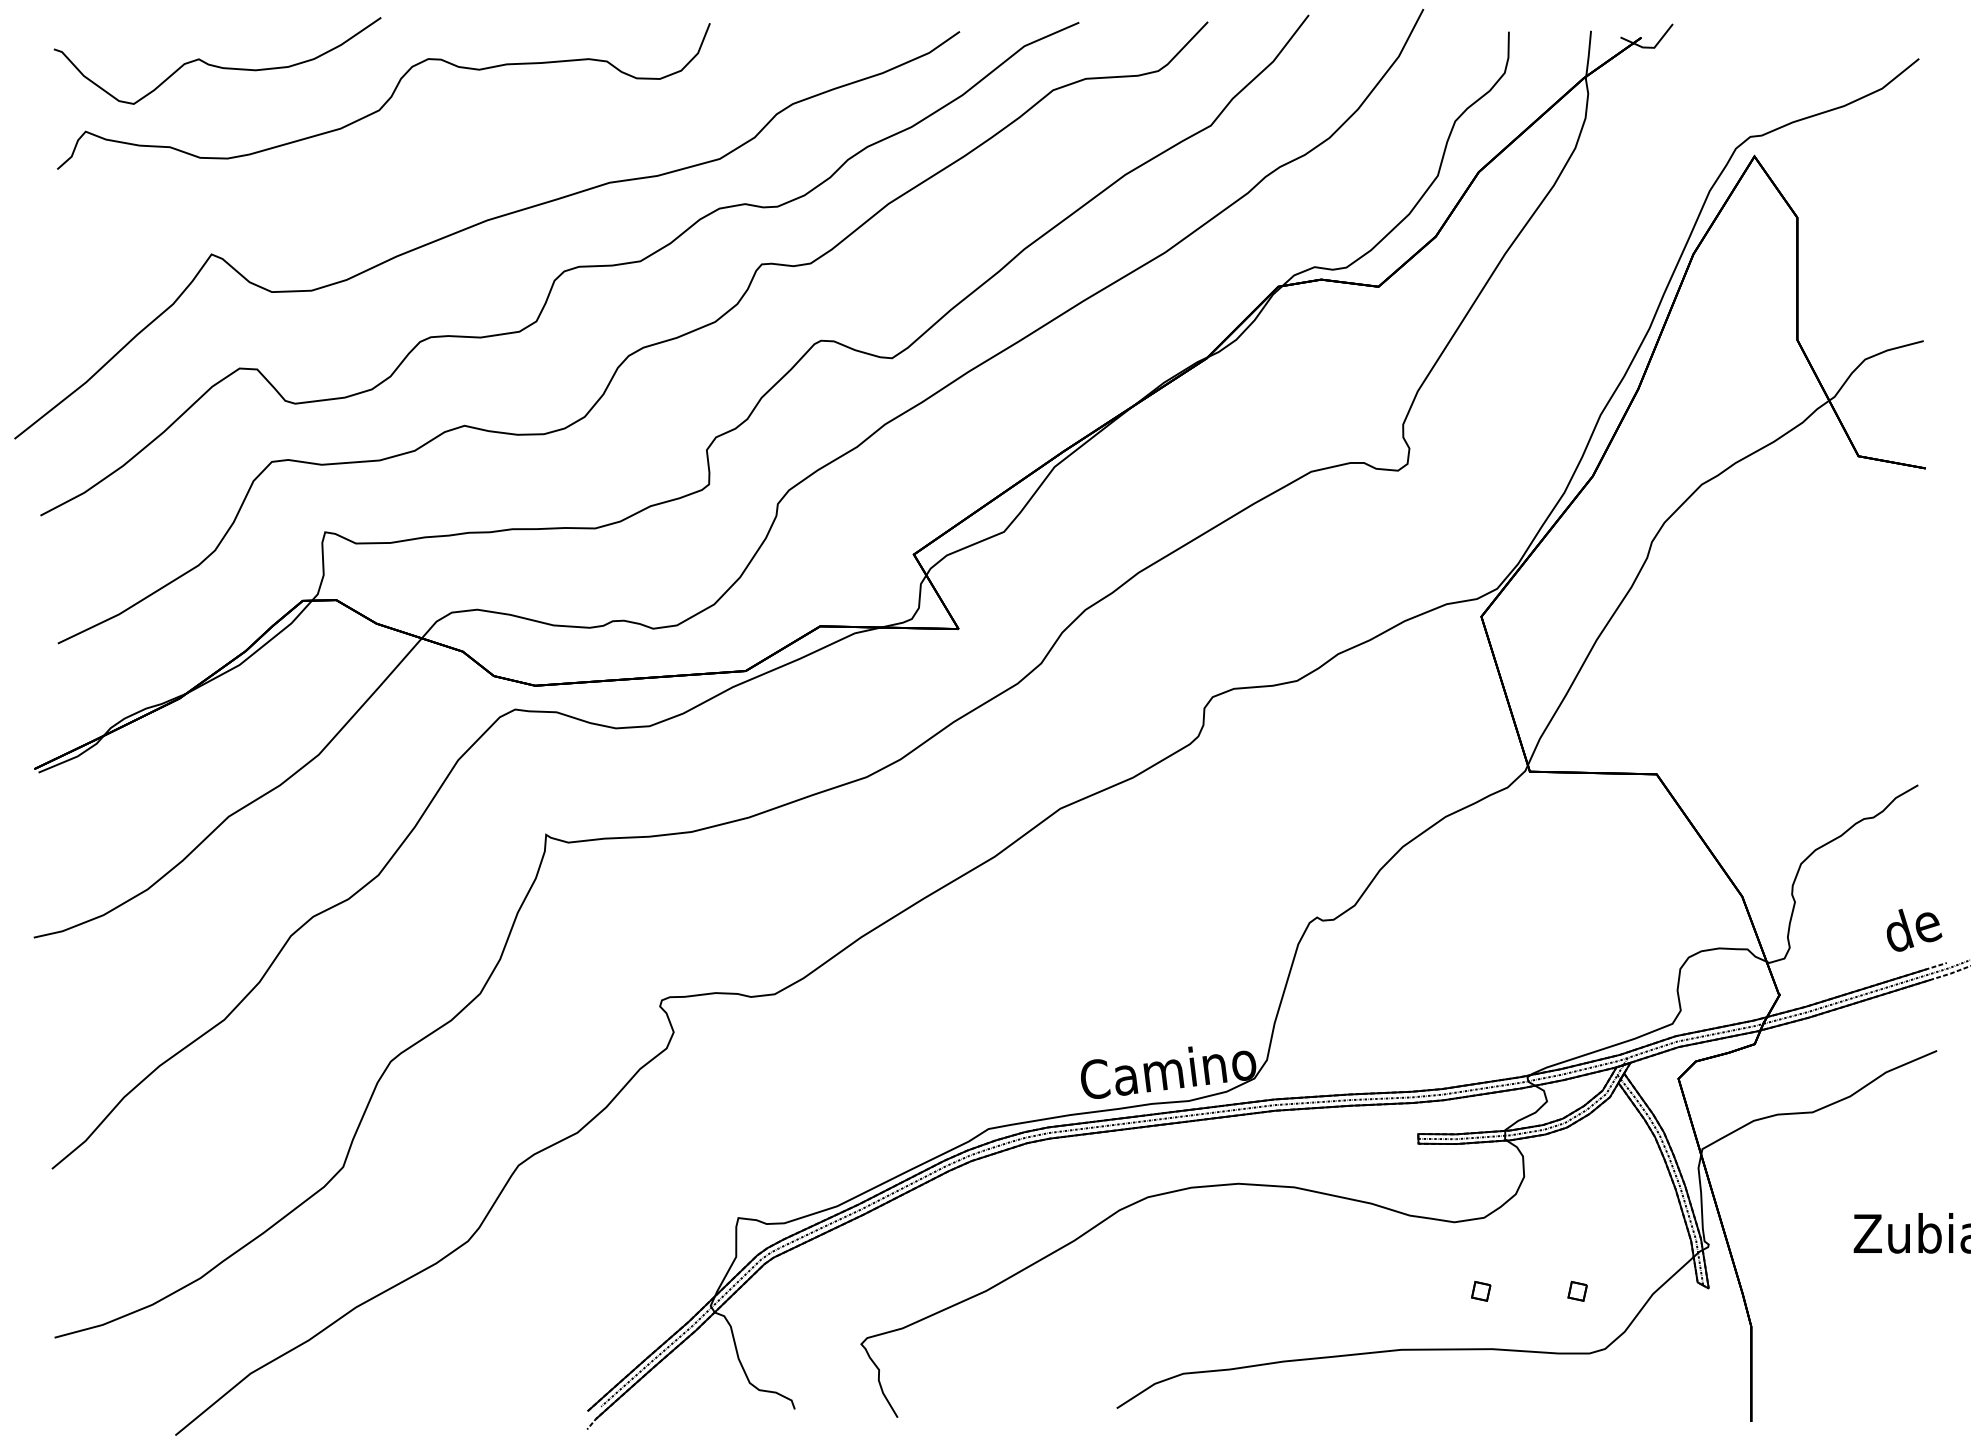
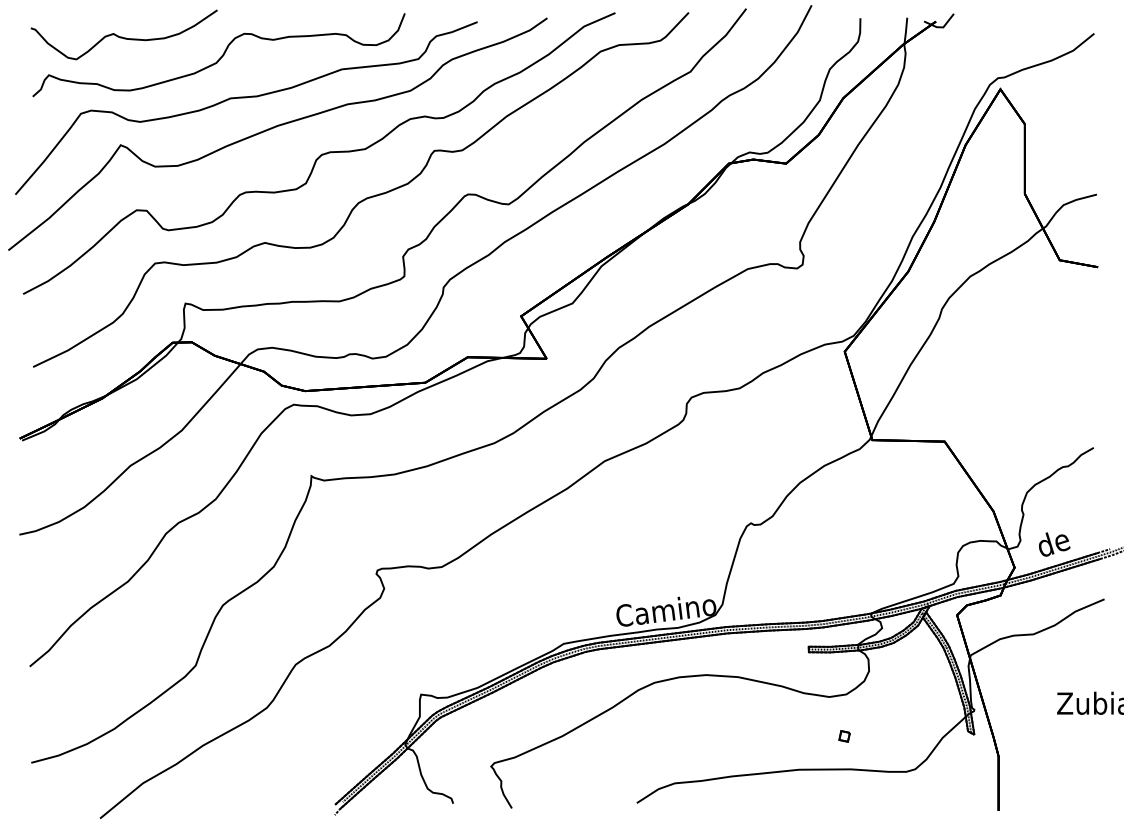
curve: (432, 172) -> (246, 98), added
text: (1914, 930) -> (1054, 544), moved
part: (1577, 1291) -> (899, 736), removed

